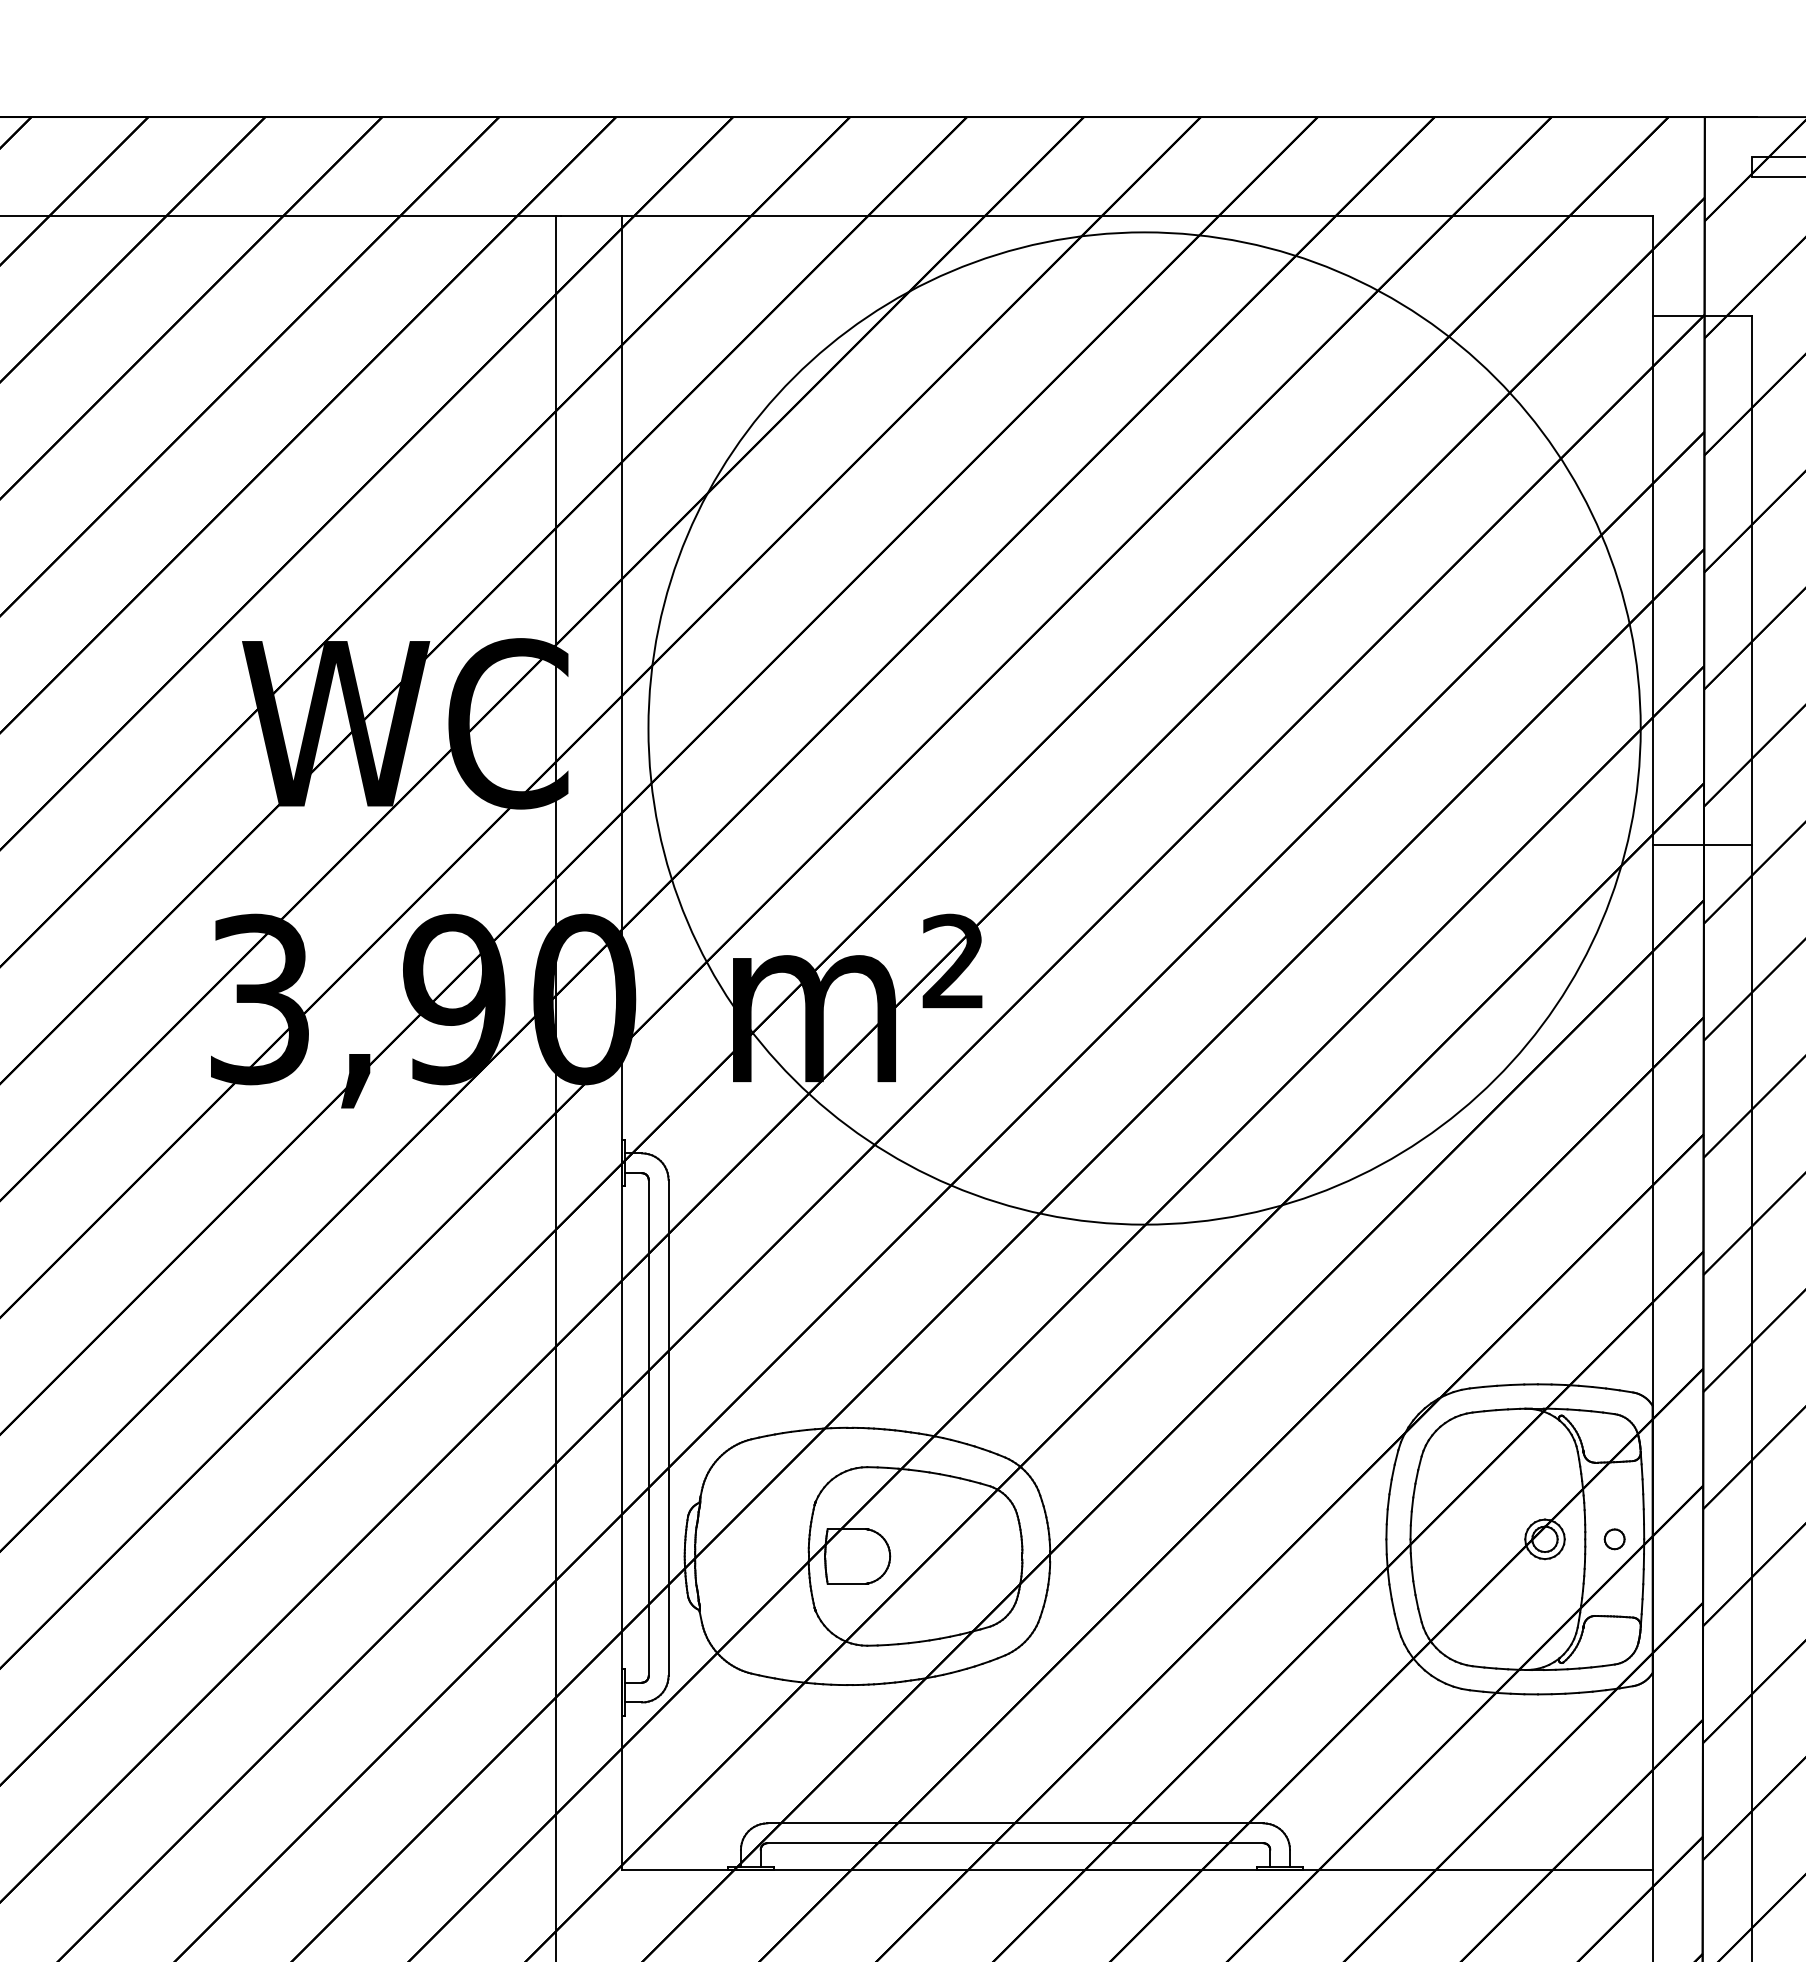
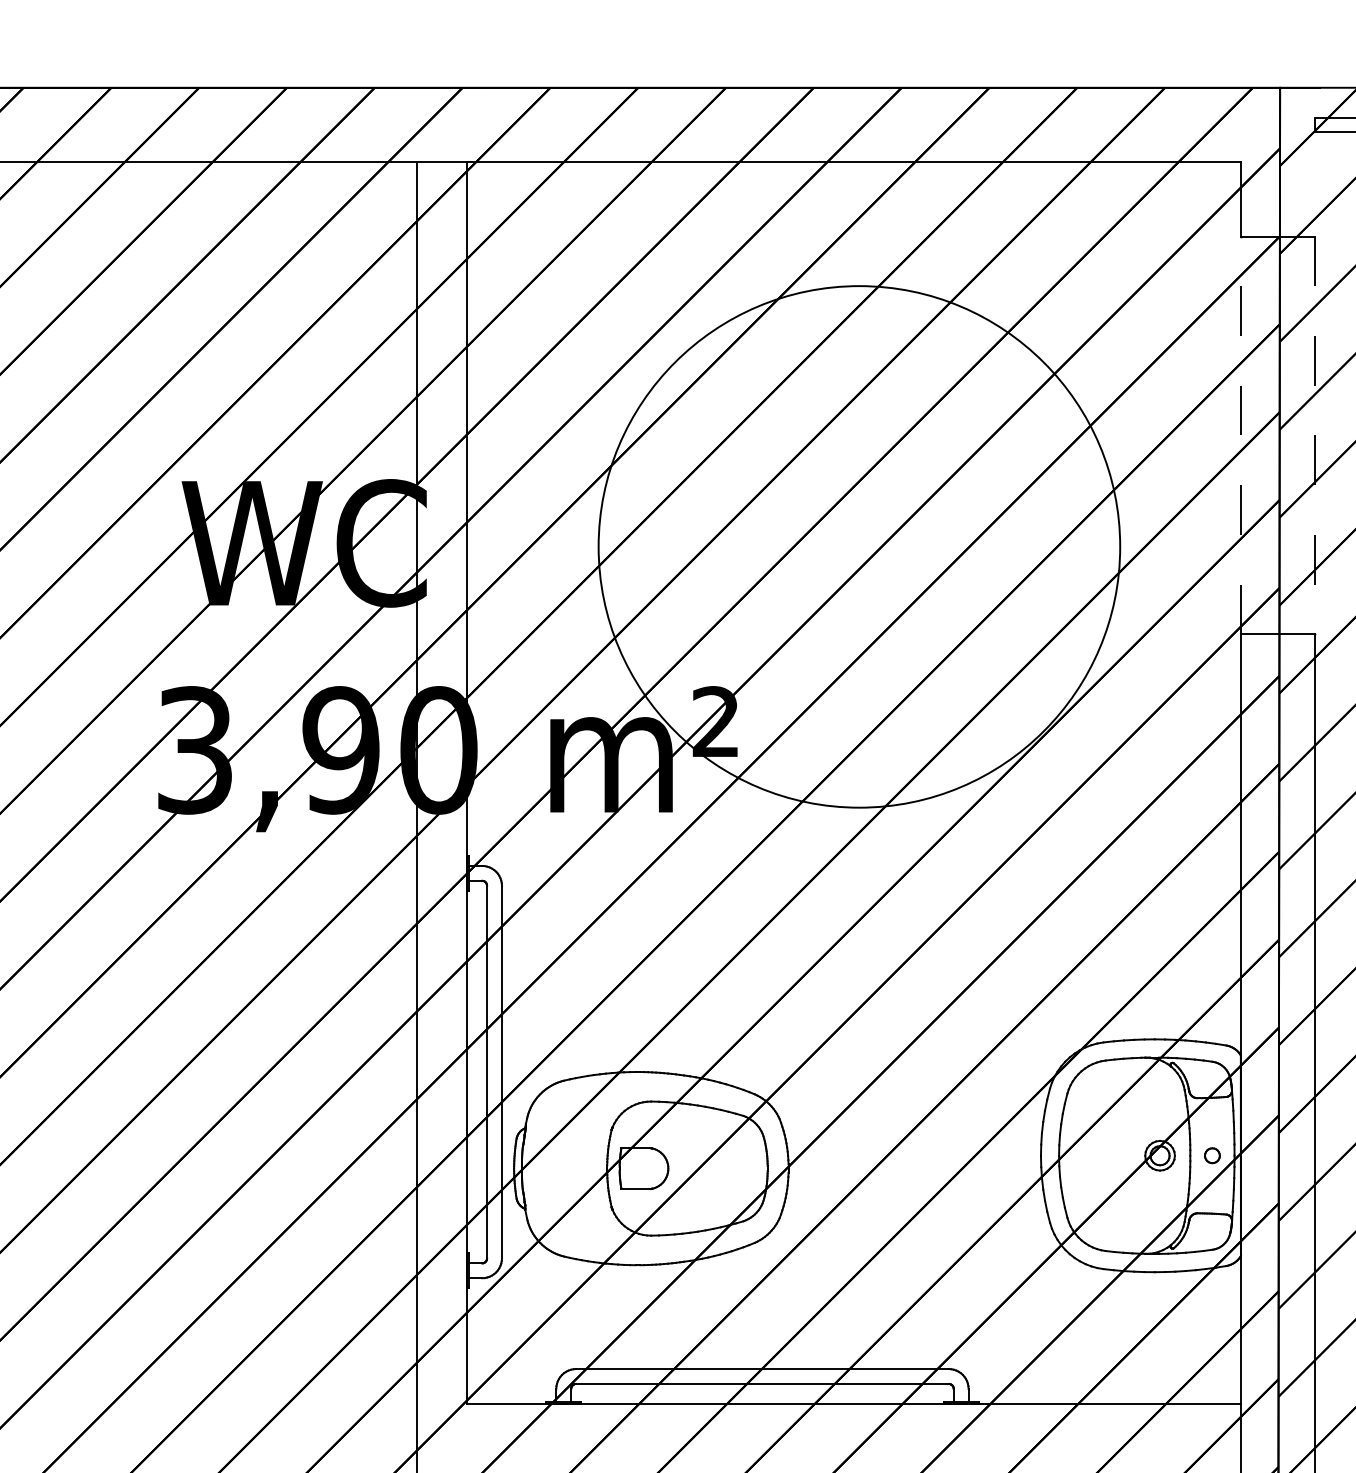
line: (1652, 580) -> (1240, 435), solid -> dashed
line: (1751, 580) -> (1315, 435), solid -> dashed
circle: (1144, 728) -> (859, 546), size x0.7

